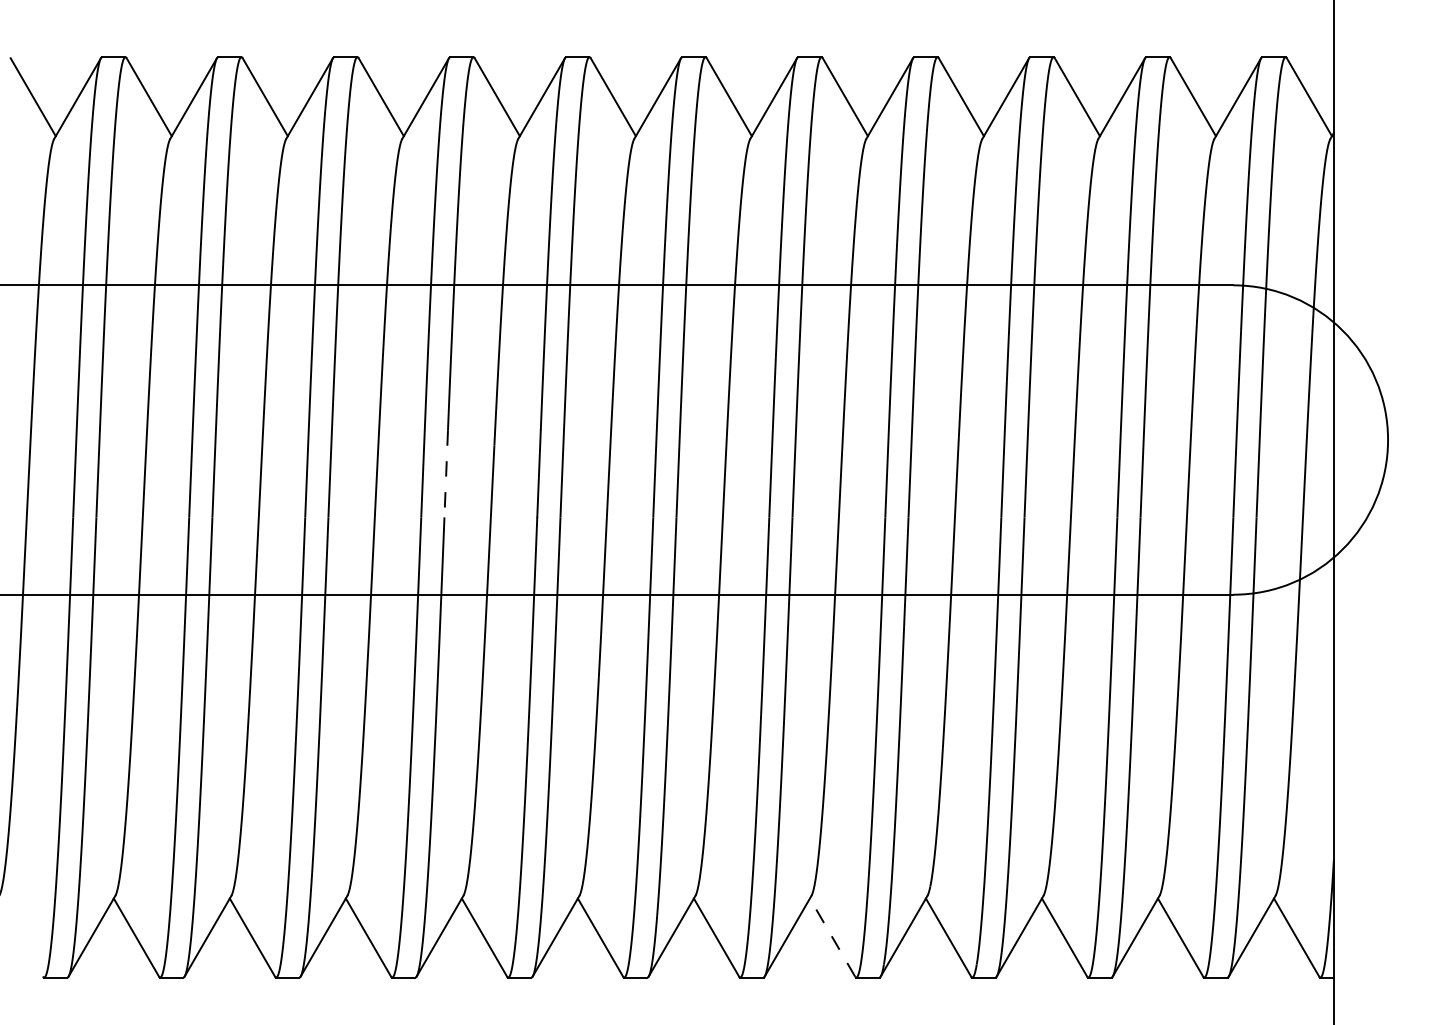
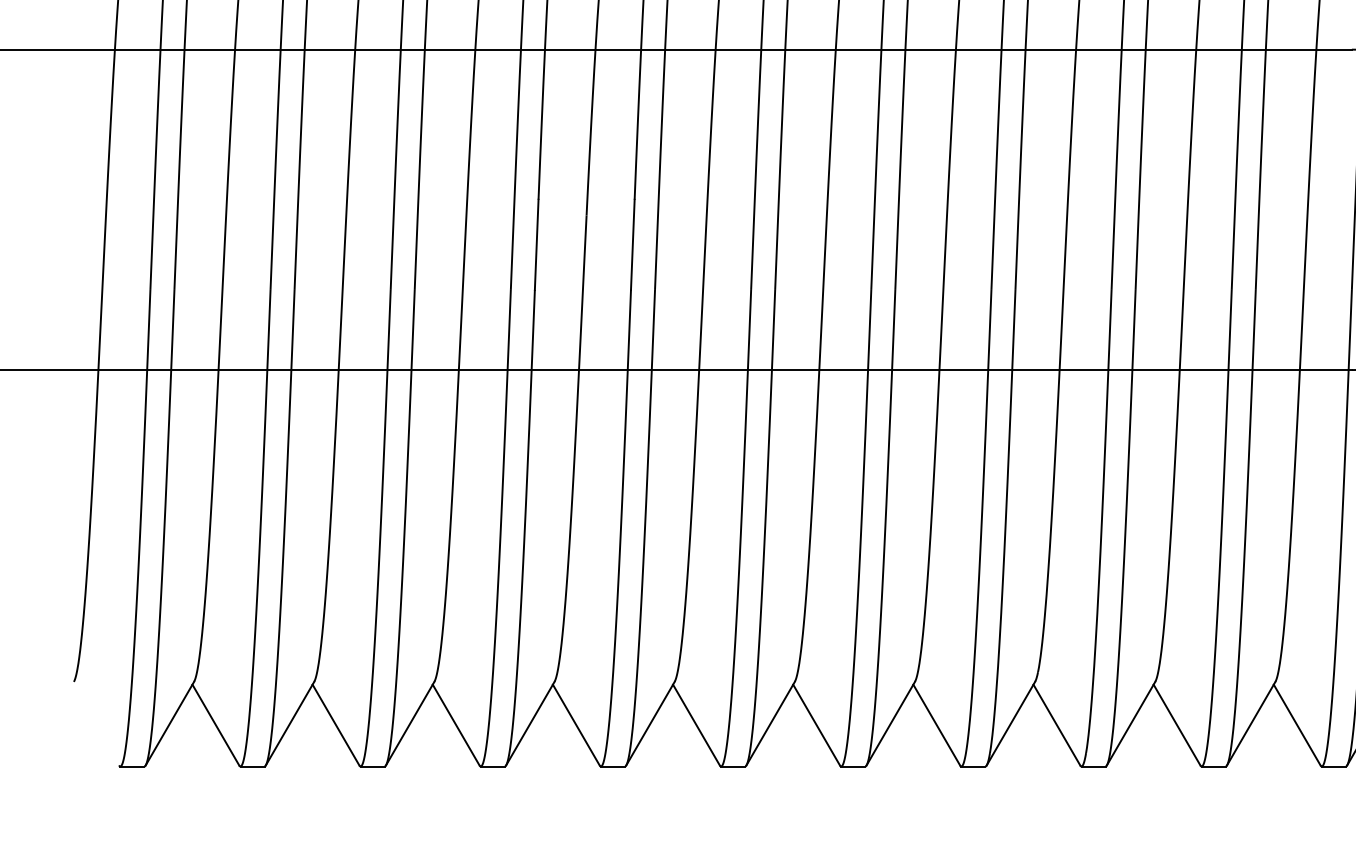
line: (446, 473) -> (536, 244), dashed -> solid
line: (832, 937) -> (936, 725), dashed -> solid

